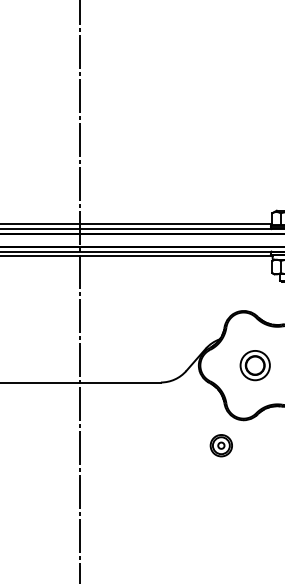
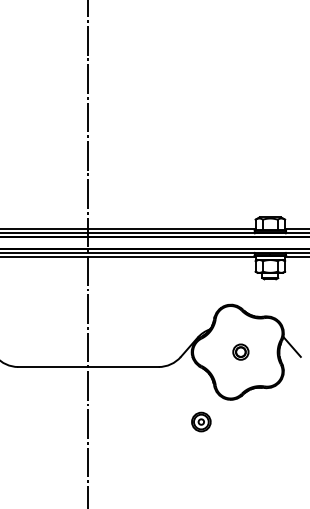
part: (254, 364) -> (240, 351), size x0.6
part: (221, 445) -> (201, 421), moved

